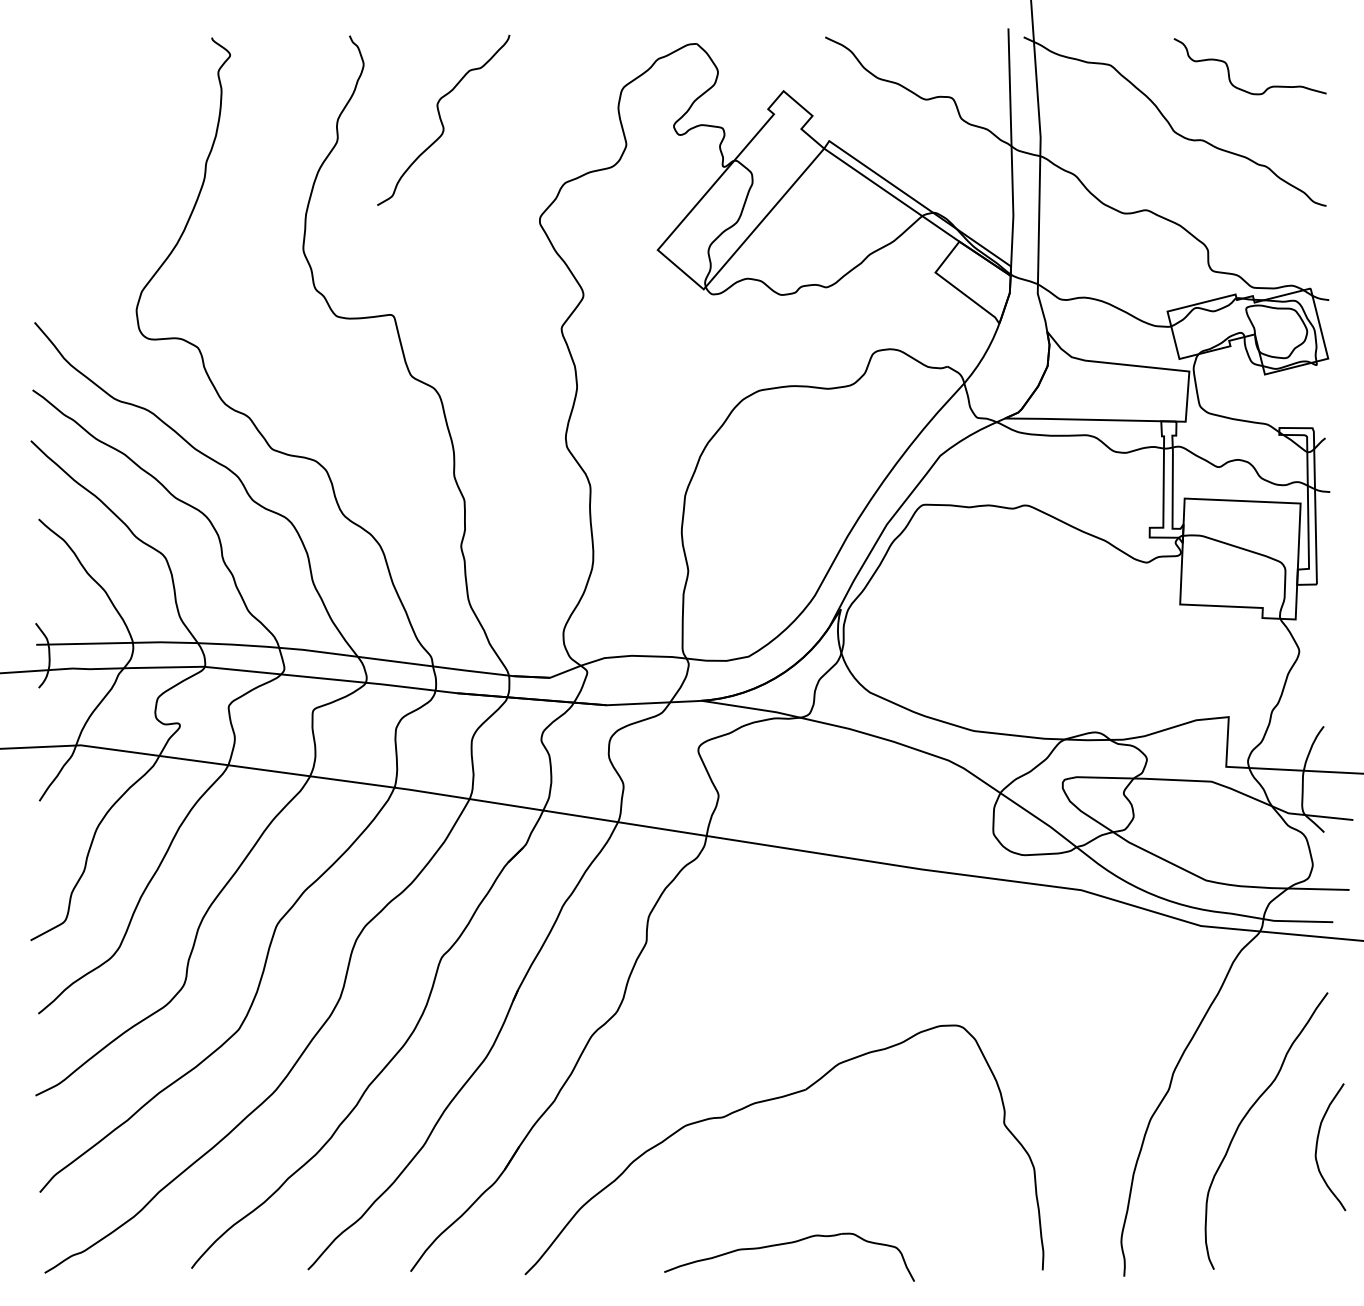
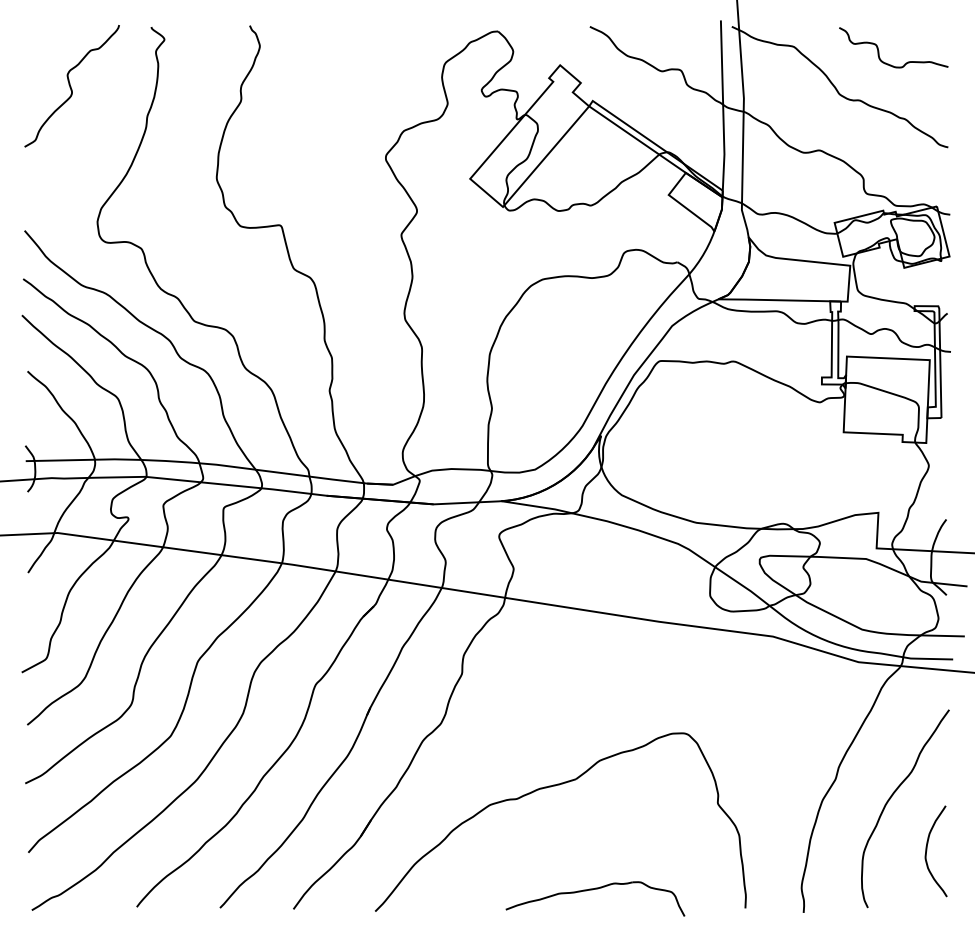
curve: (442, 120) -> (71, 86), moved
curve: (1318, 1146) -> (927, 850), moved
part: (785, 1245) -> (592, 890), moved

